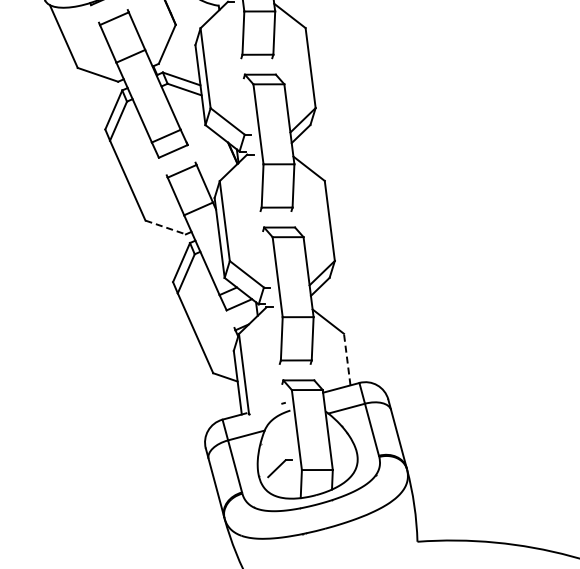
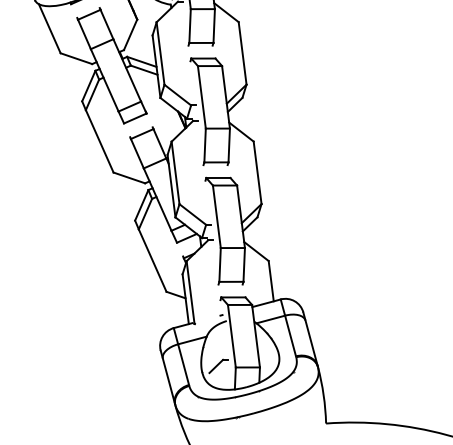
line: (166, 227) -> (129, 177), dashed -> solid
line: (347, 359) -> (271, 281), dashed -> solid

